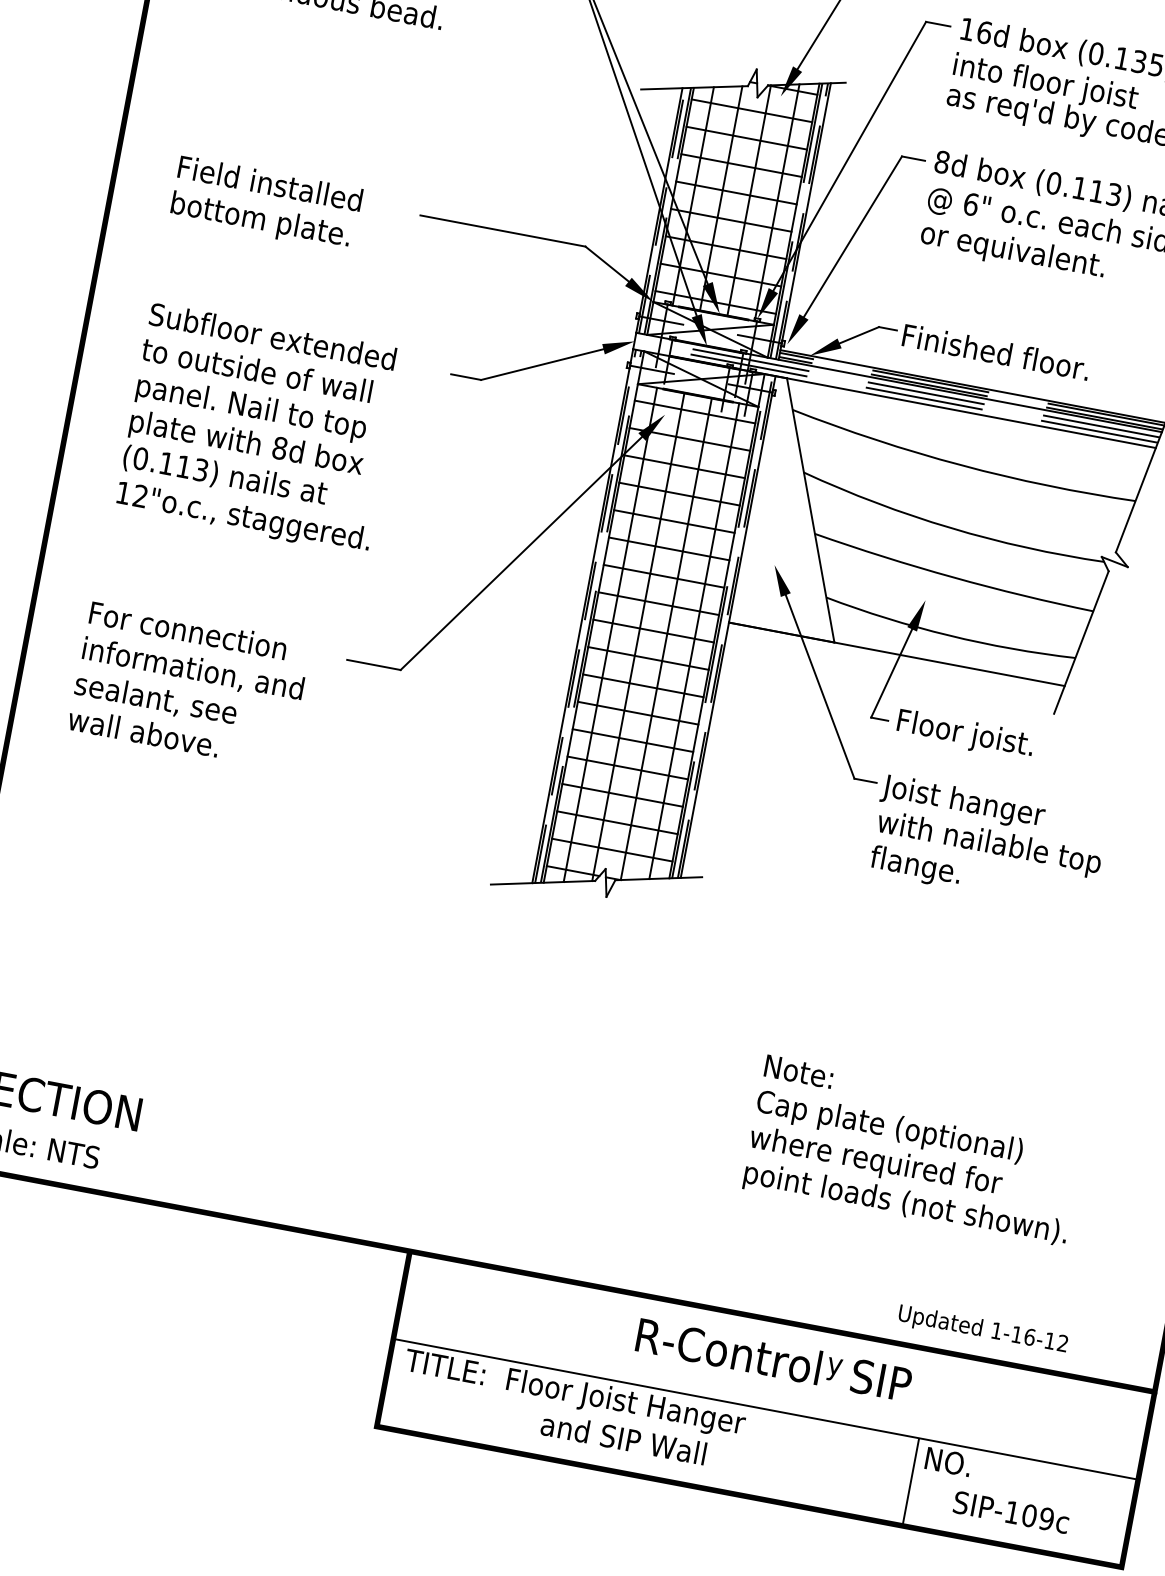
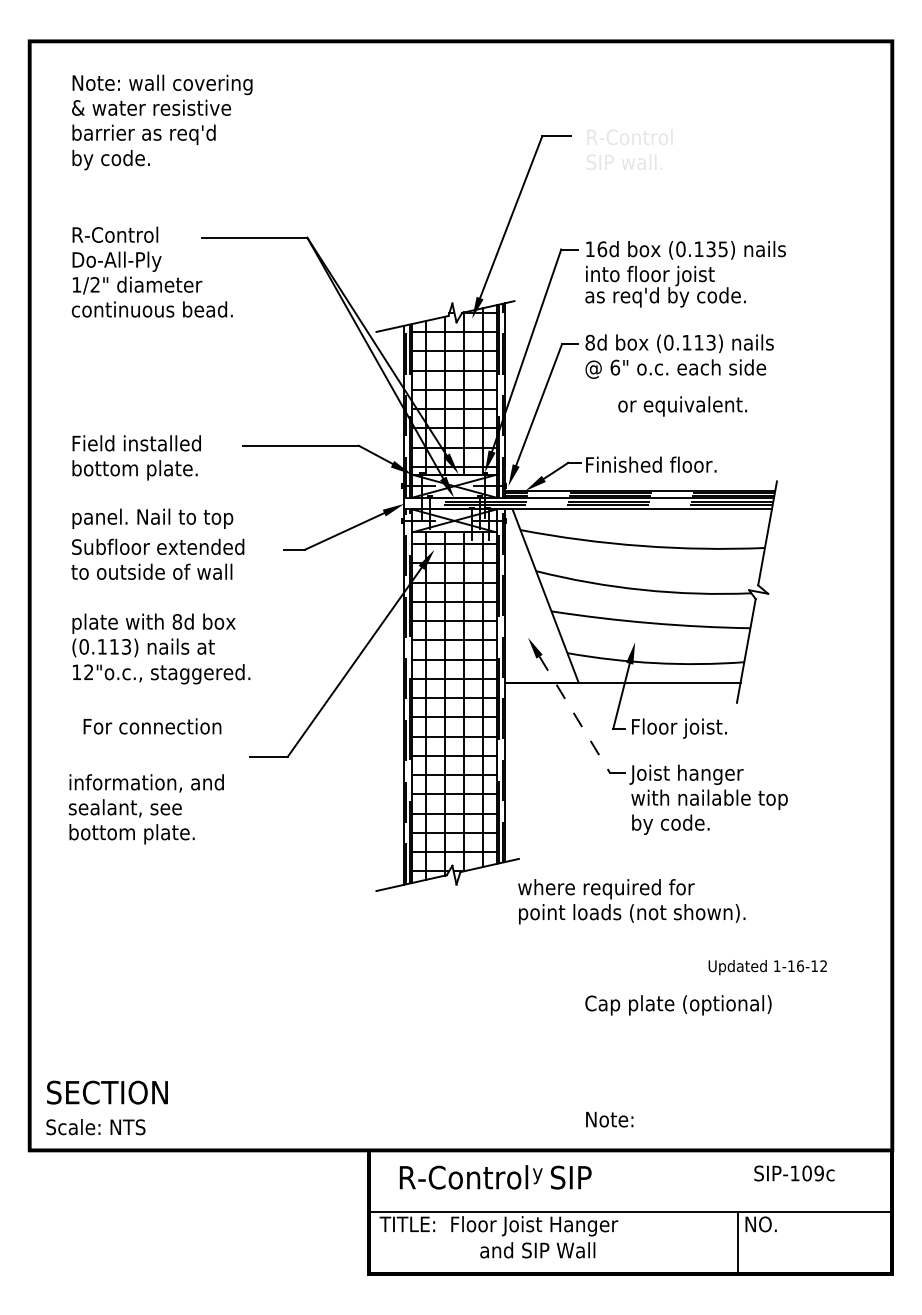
text: (1012, 251) -> (682, 406), moved
text: (250, 408) -> (152, 518), moved
text: (188, 630) -> (152, 726), moved
line: (819, 686) -> (574, 714), solid -> dashed
text: (157, 738) -> (131, 834), wall above. -> bottom plate.
text: (925, 868) -> (669, 824), flange. -> by code.
text: (798, 1071) -> (609, 1119), moved
text: (908, 1186) -> (631, 901), moved
text: (982, 1330) -> (767, 967), moved
text: (773, 1359) -> (495, 1177), moved
text: (1011, 1512) -> (794, 1173), moved

